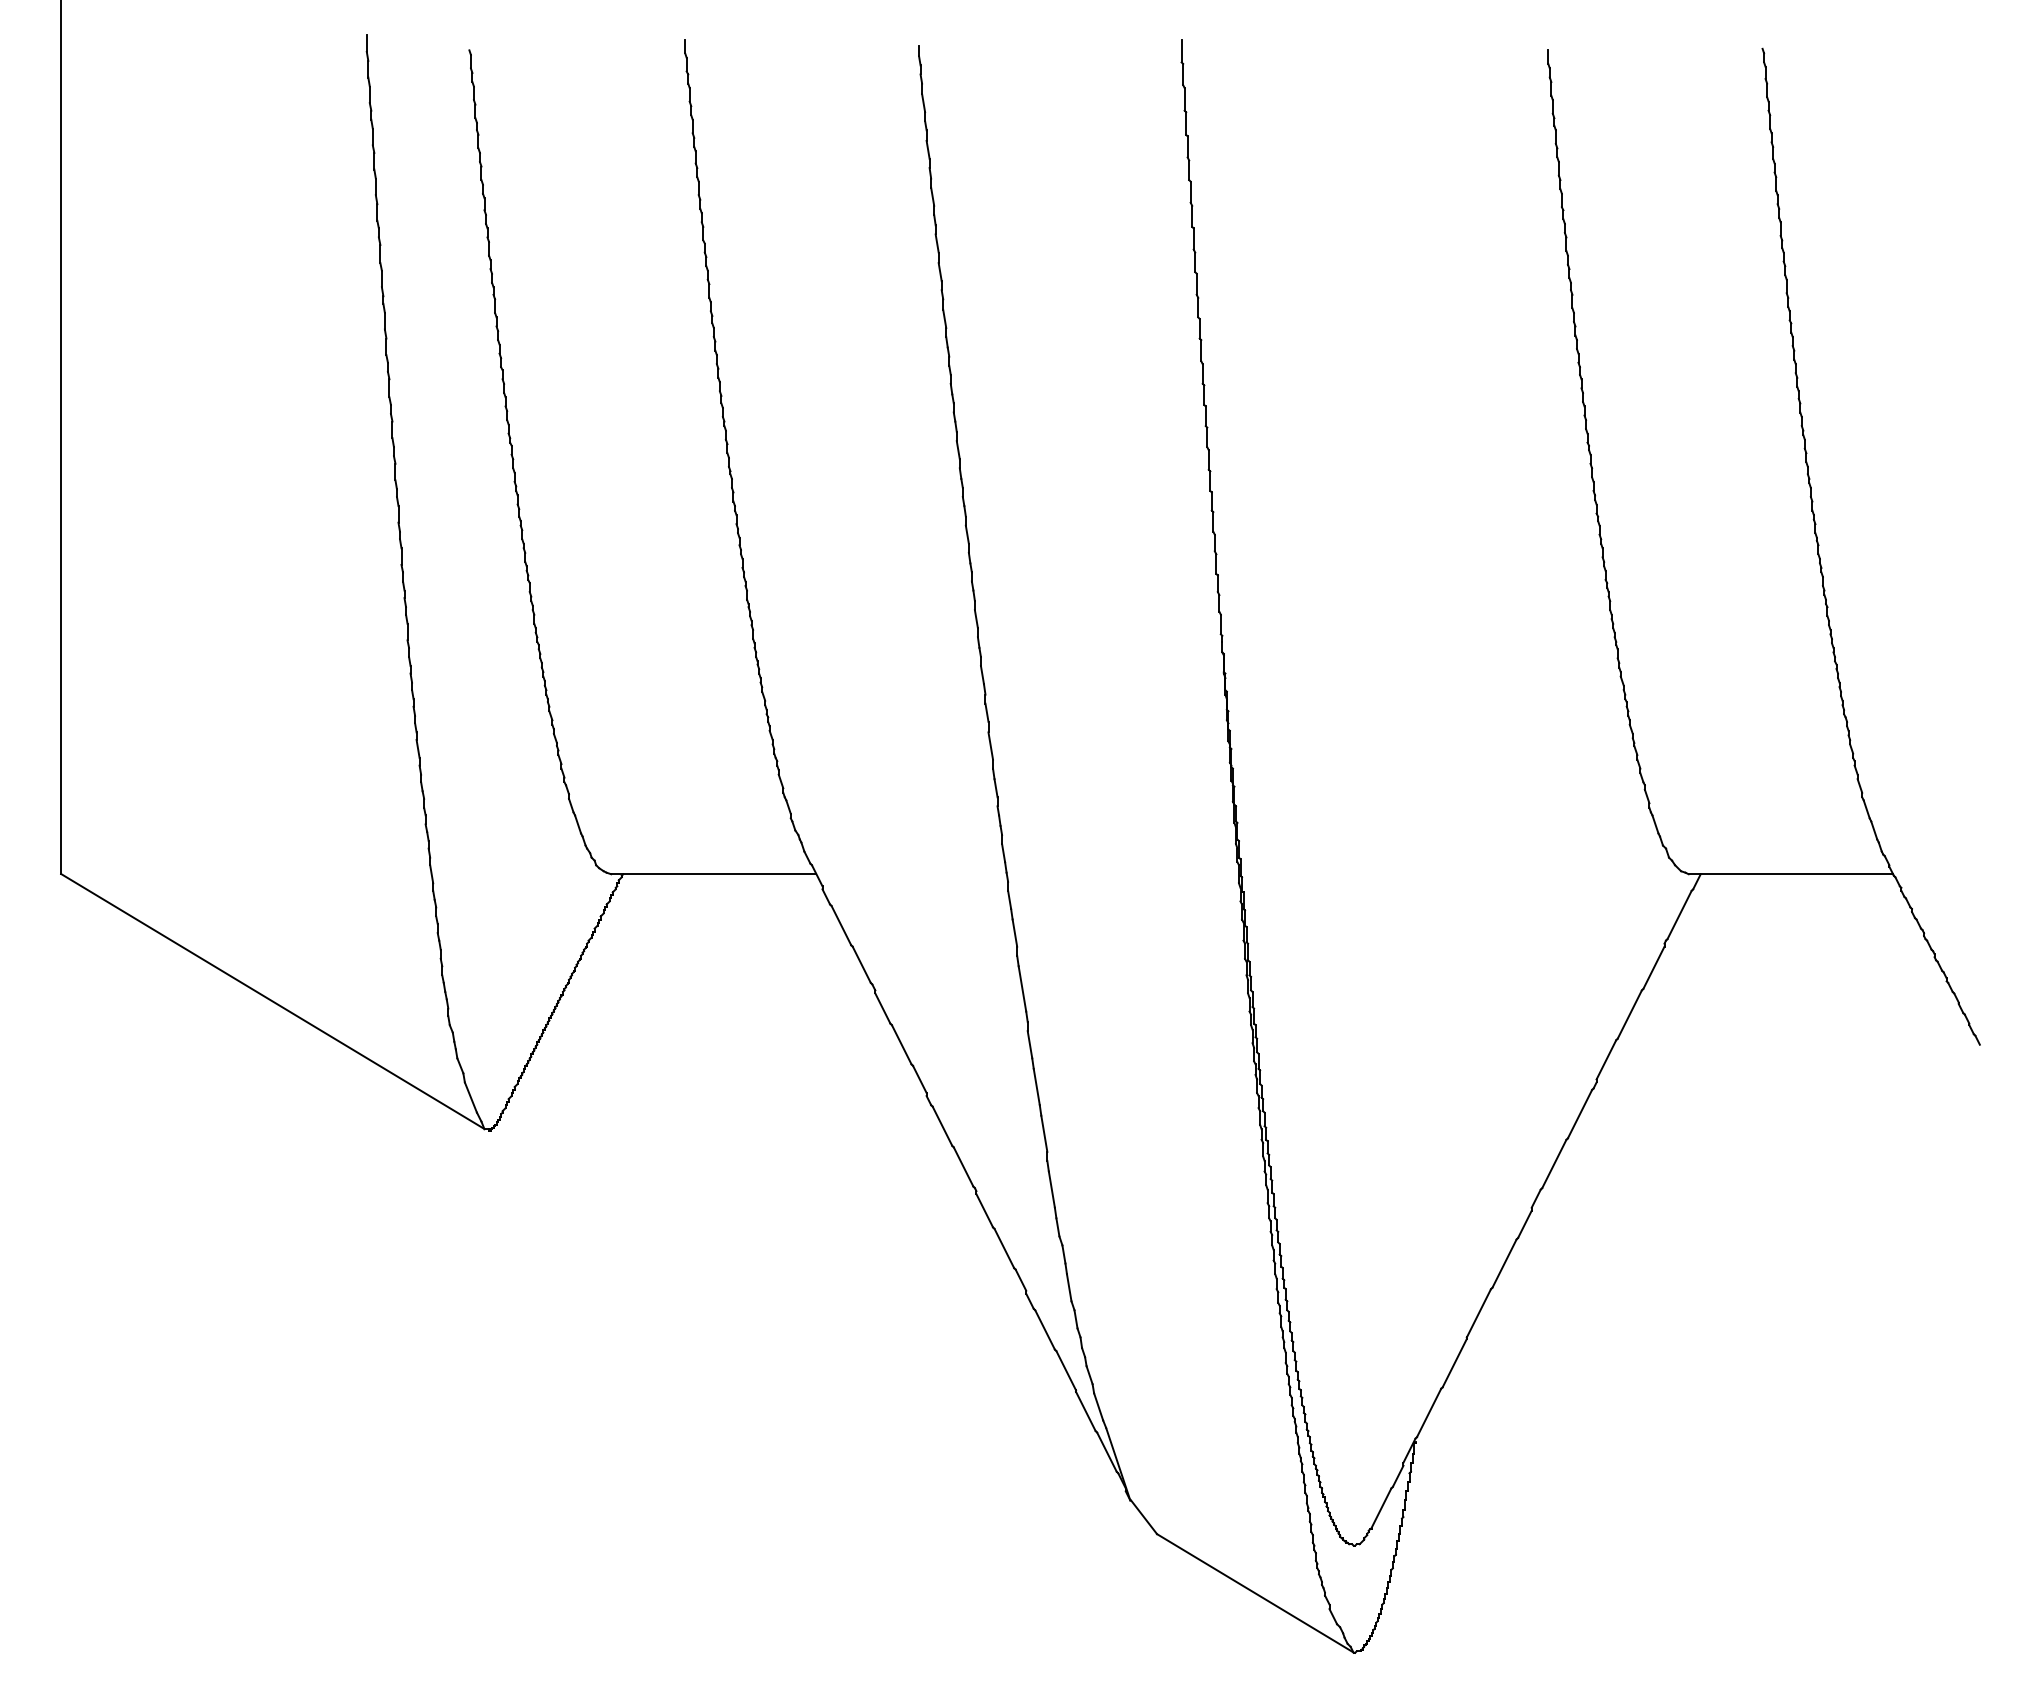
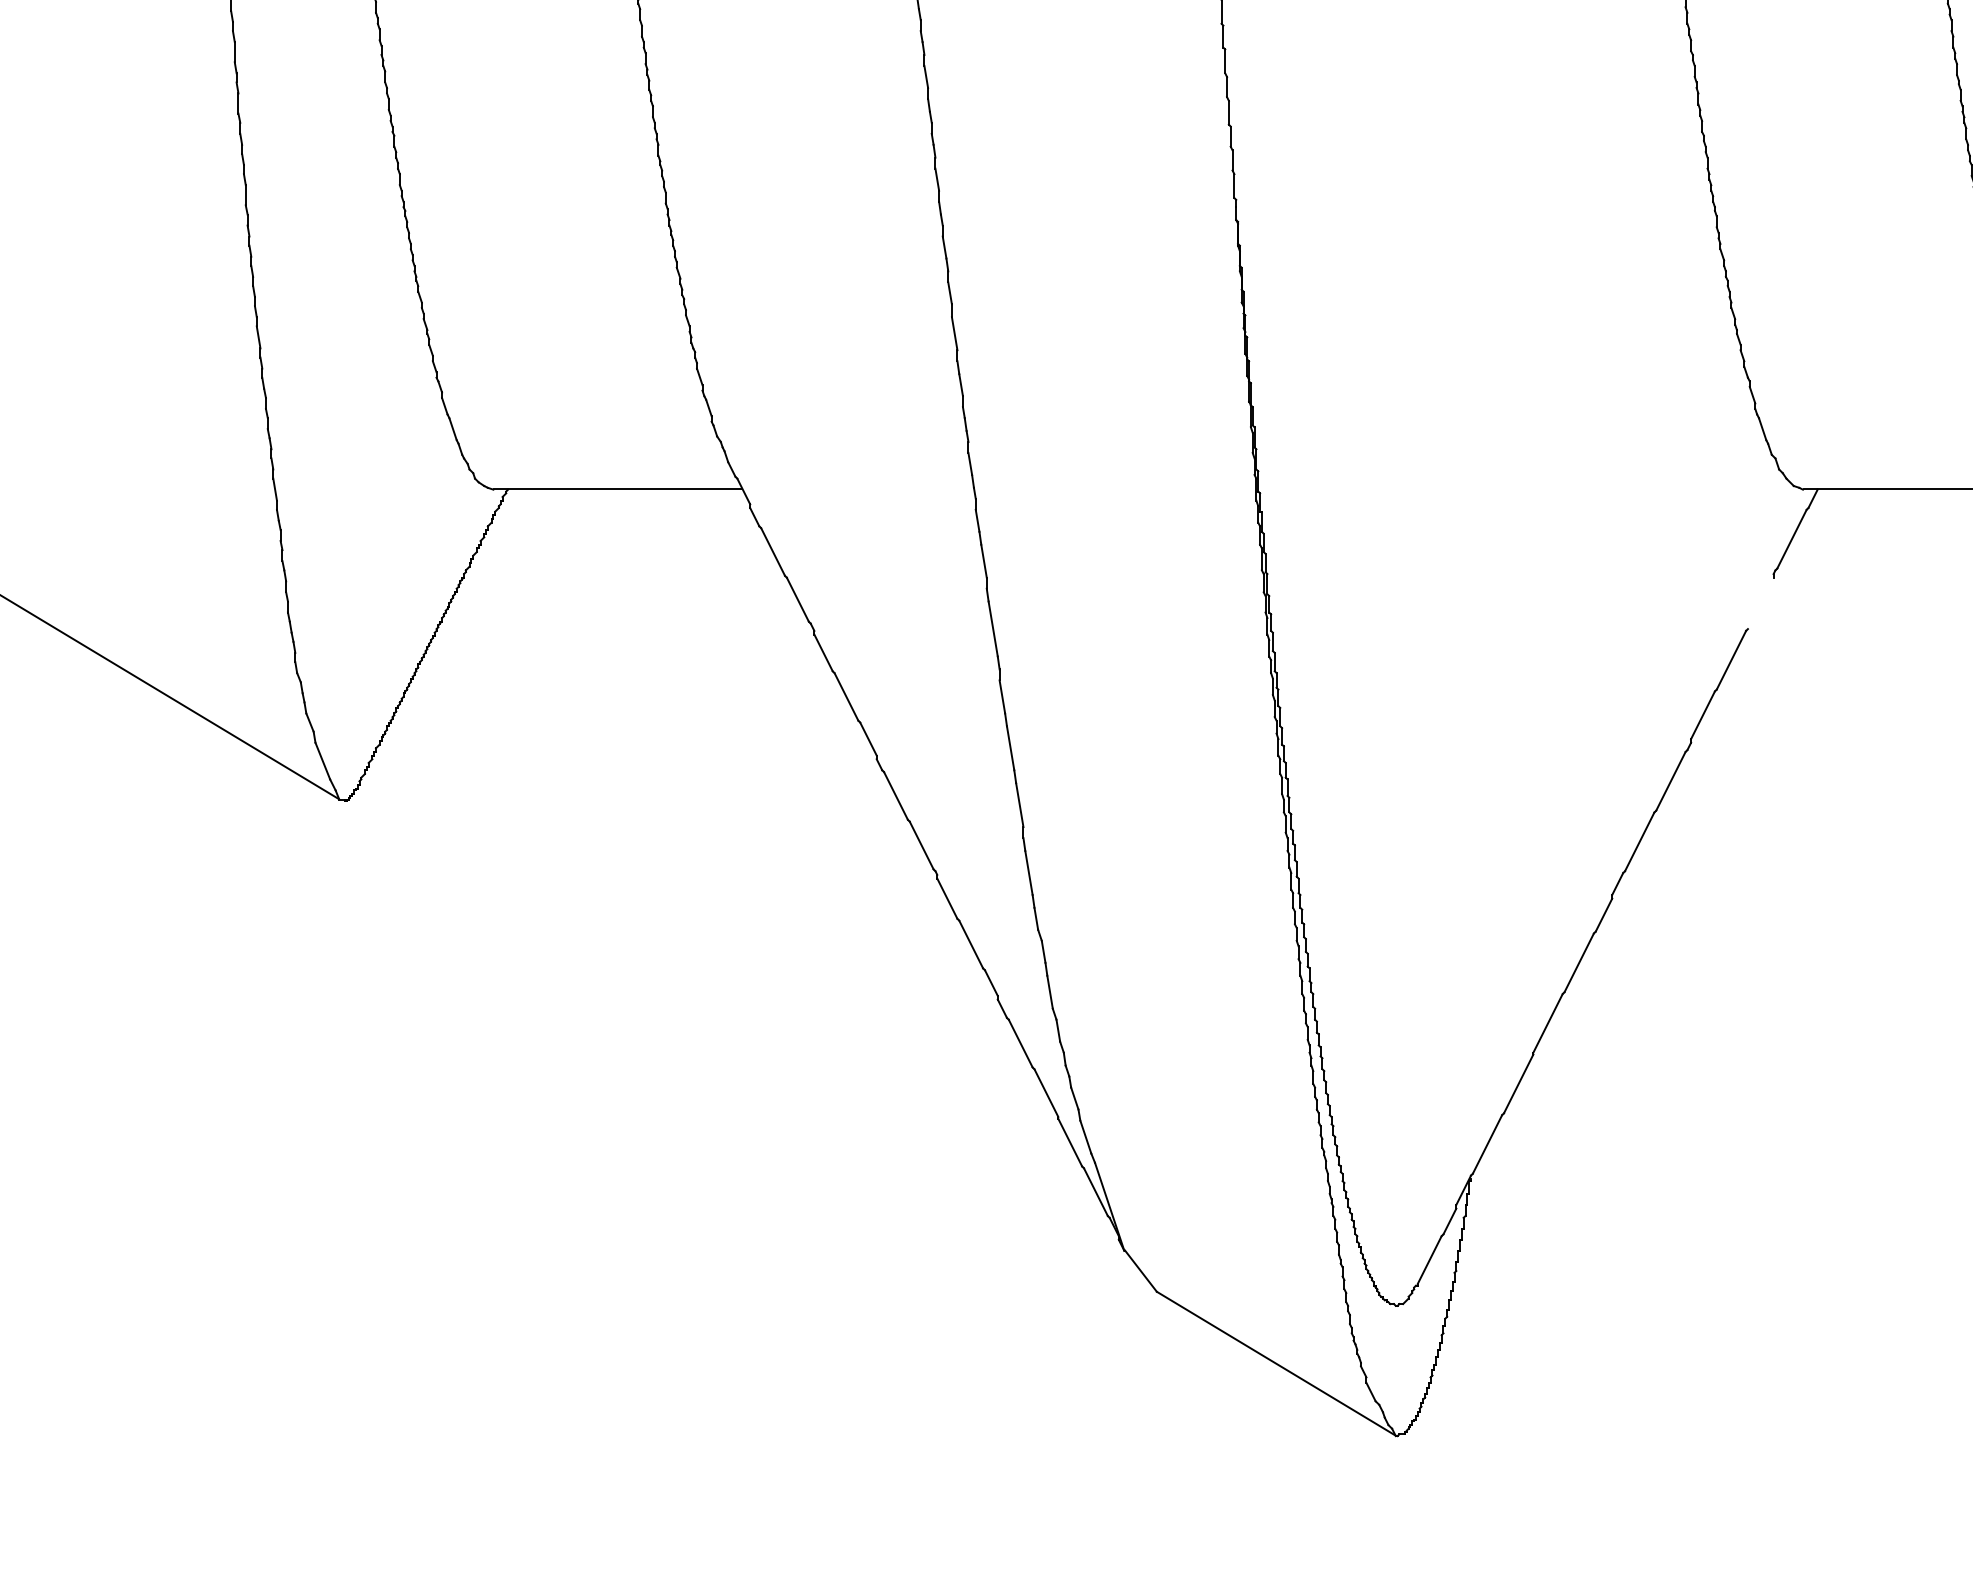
line: (1653, 967) -> (1760, 603), removed

